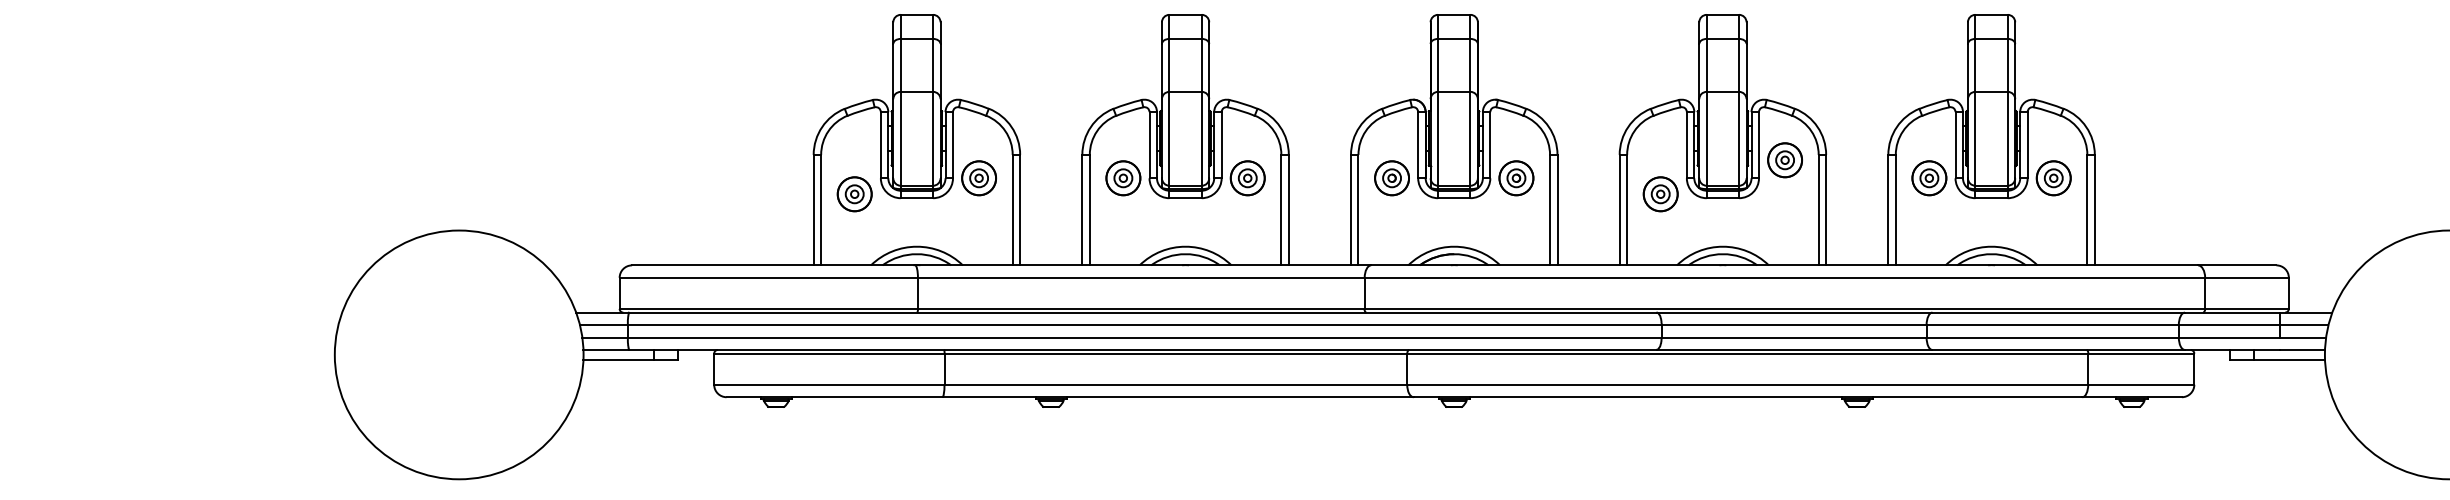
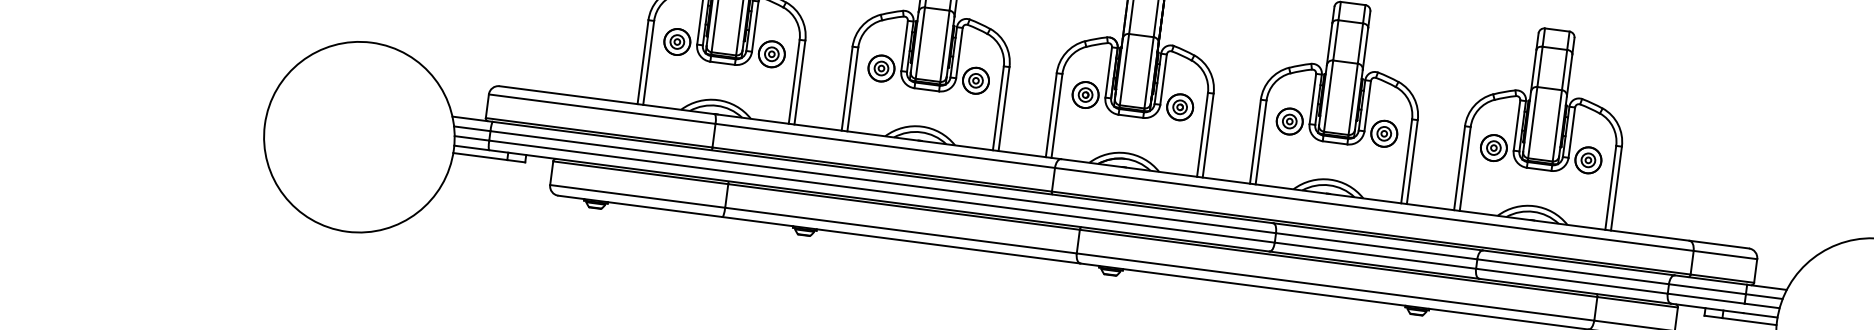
part: (1784, 160) -> (1383, 133), moved
part: (854, 194) -> (677, 42), moved
part: (1660, 194) -> (1289, 121), moved

